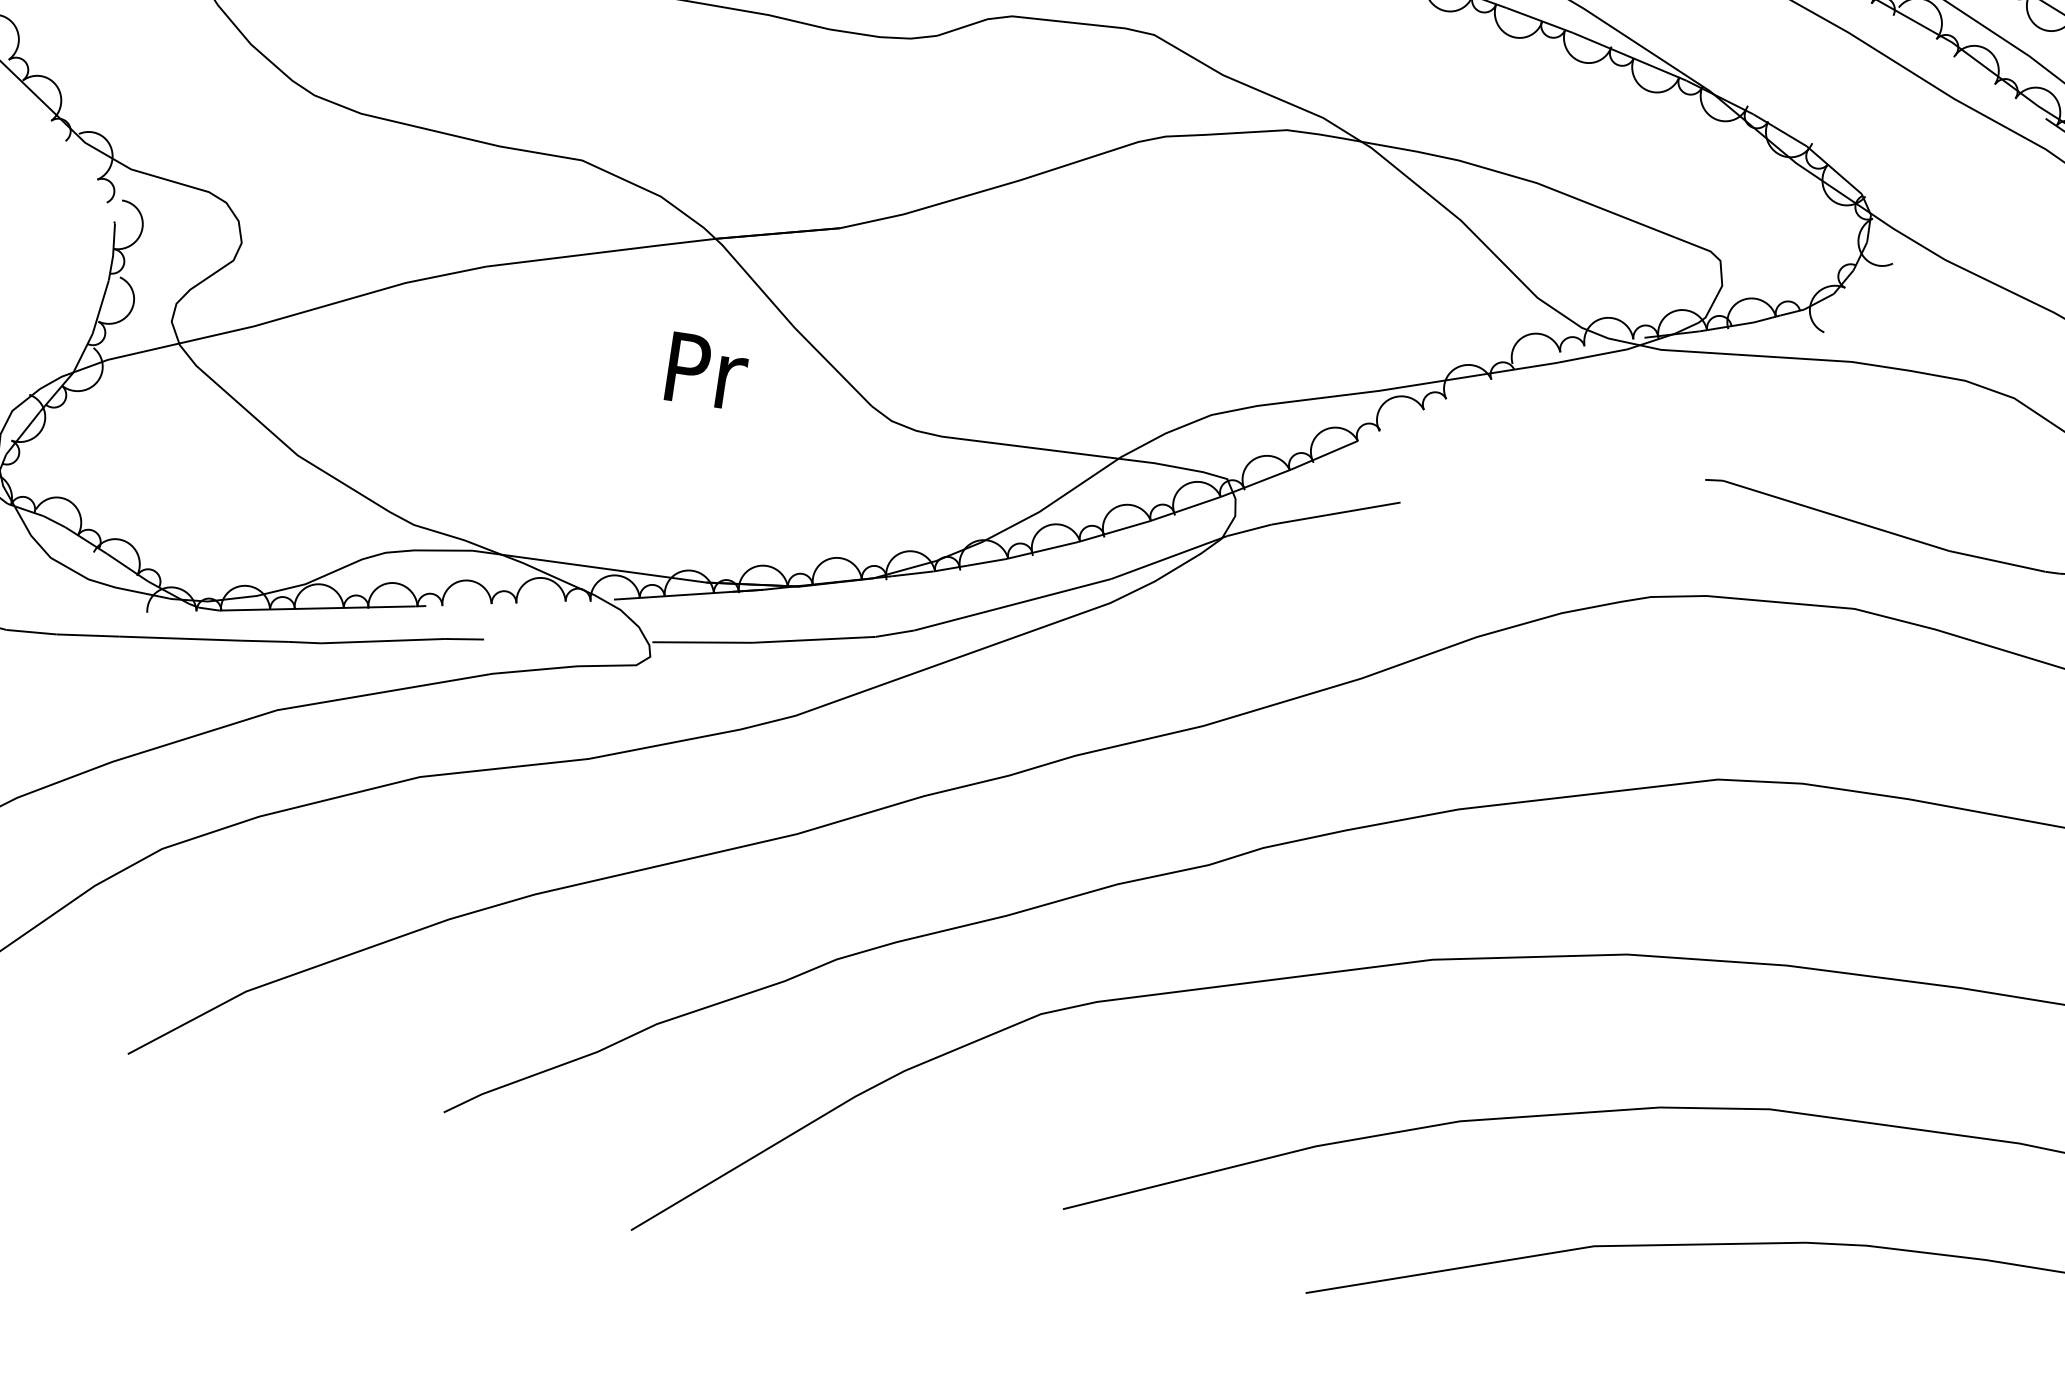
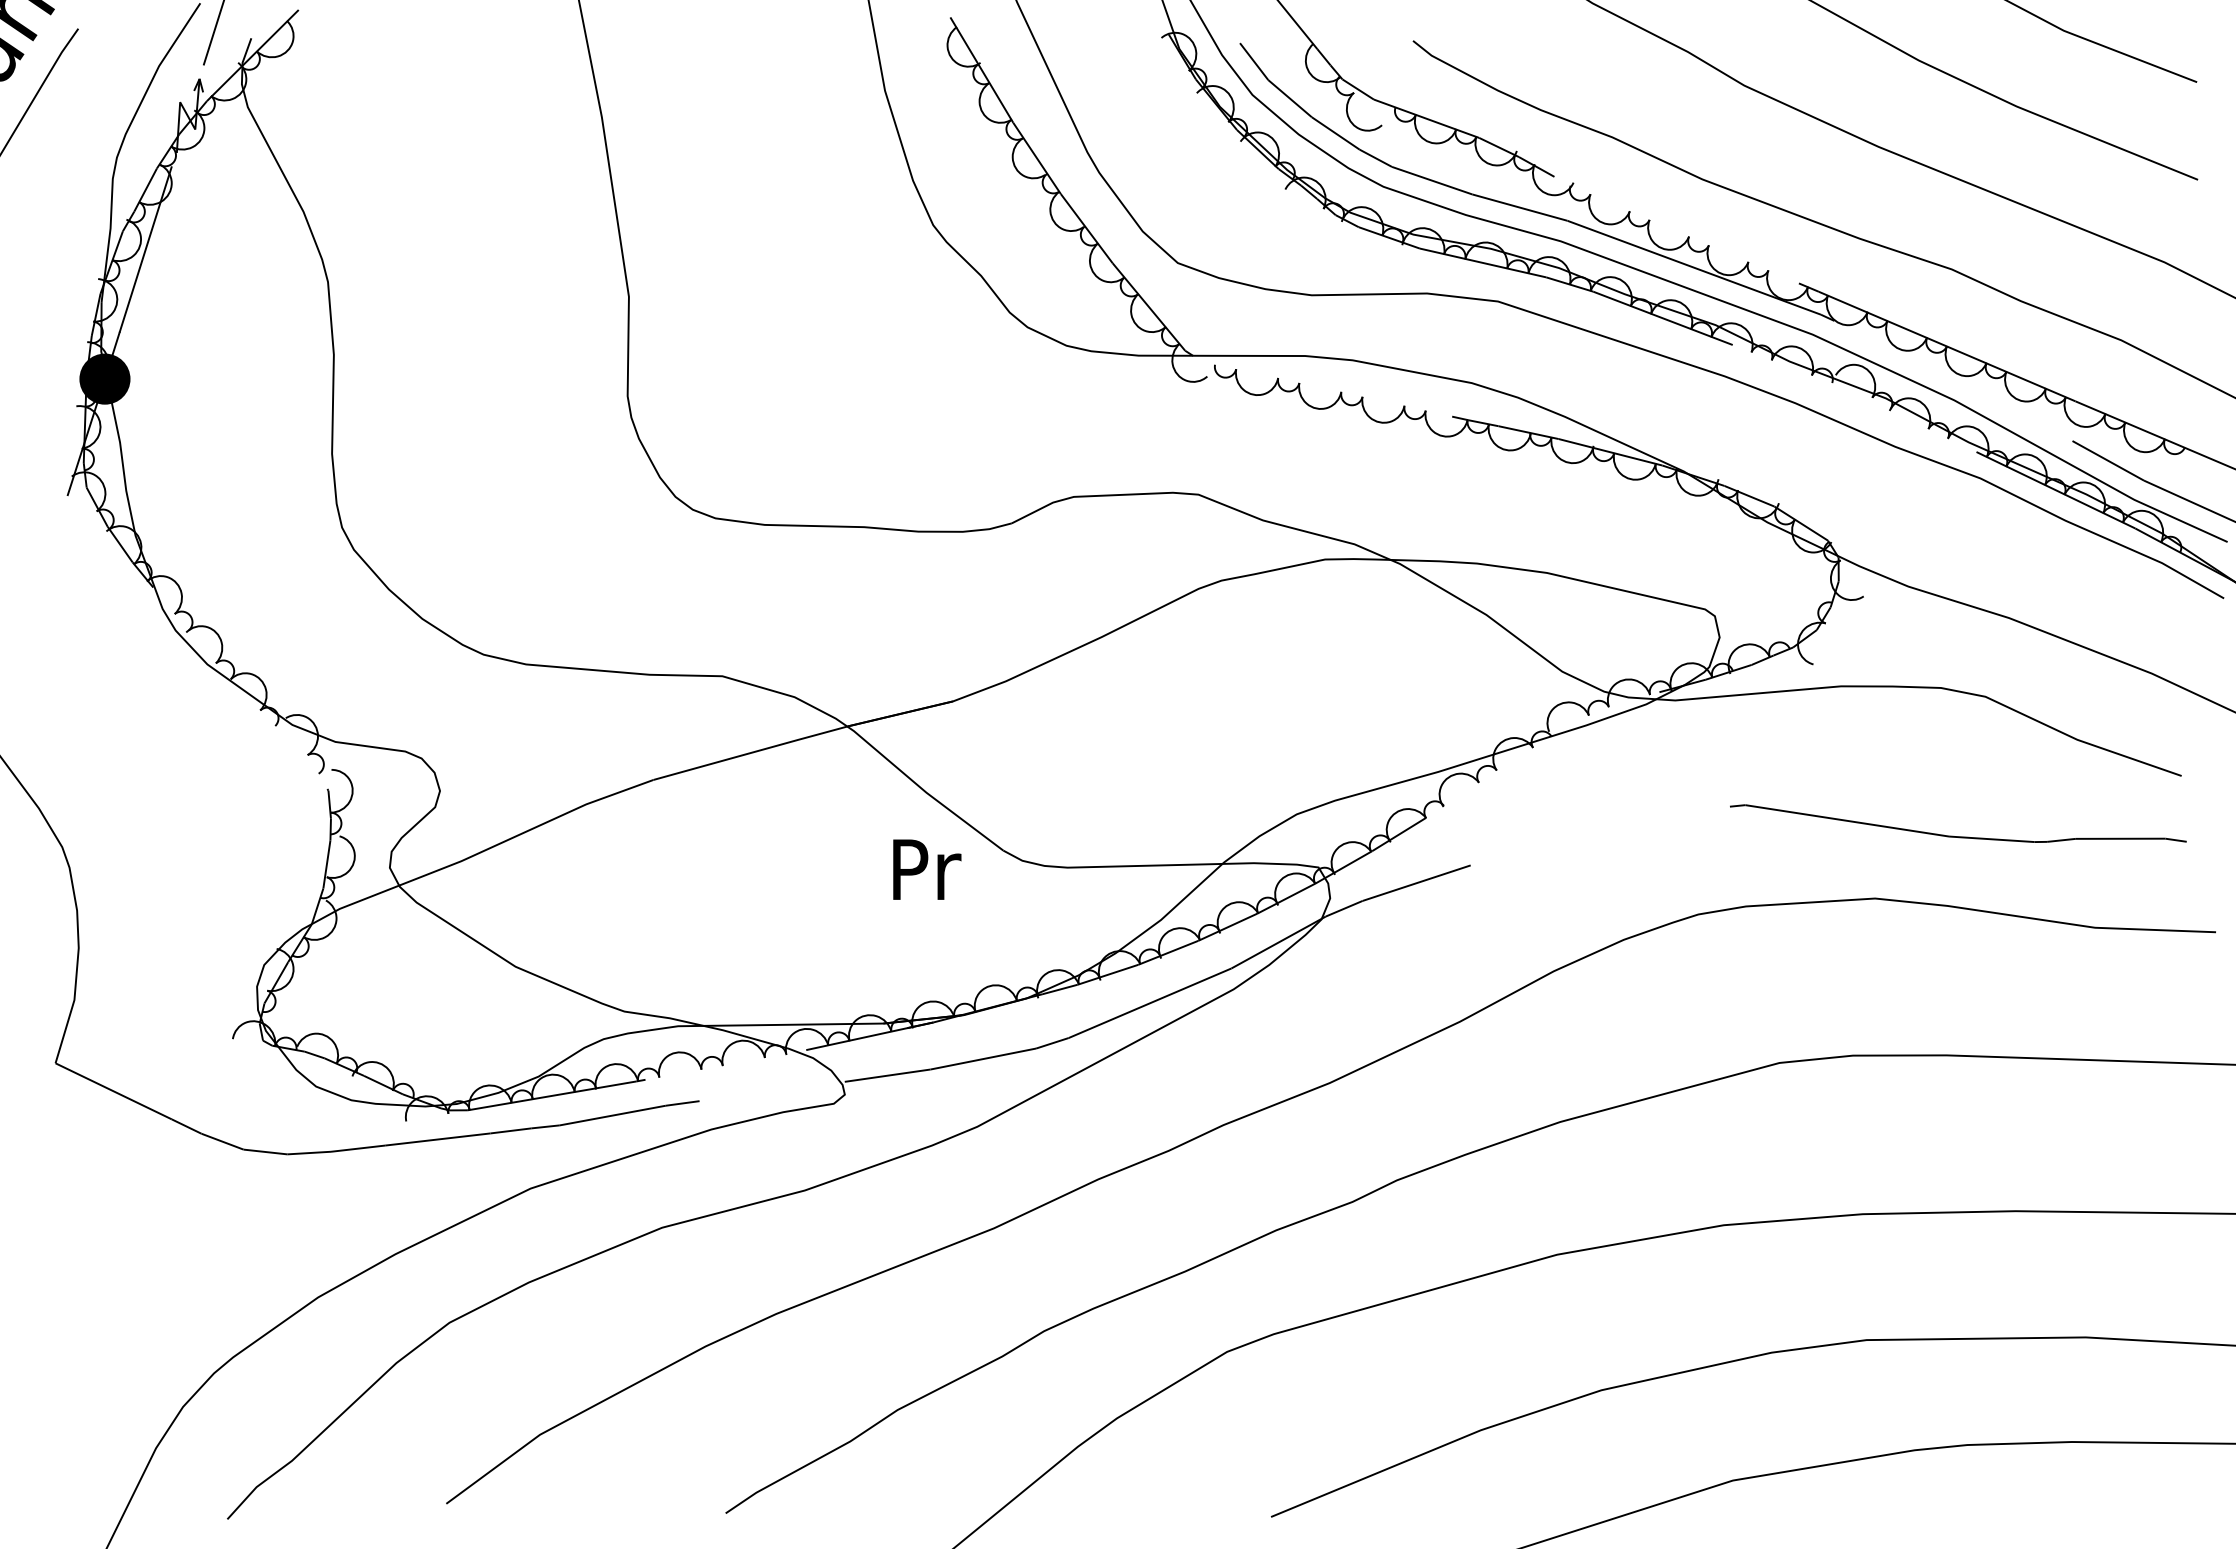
text: (707, 371) -> (927, 869), moved

